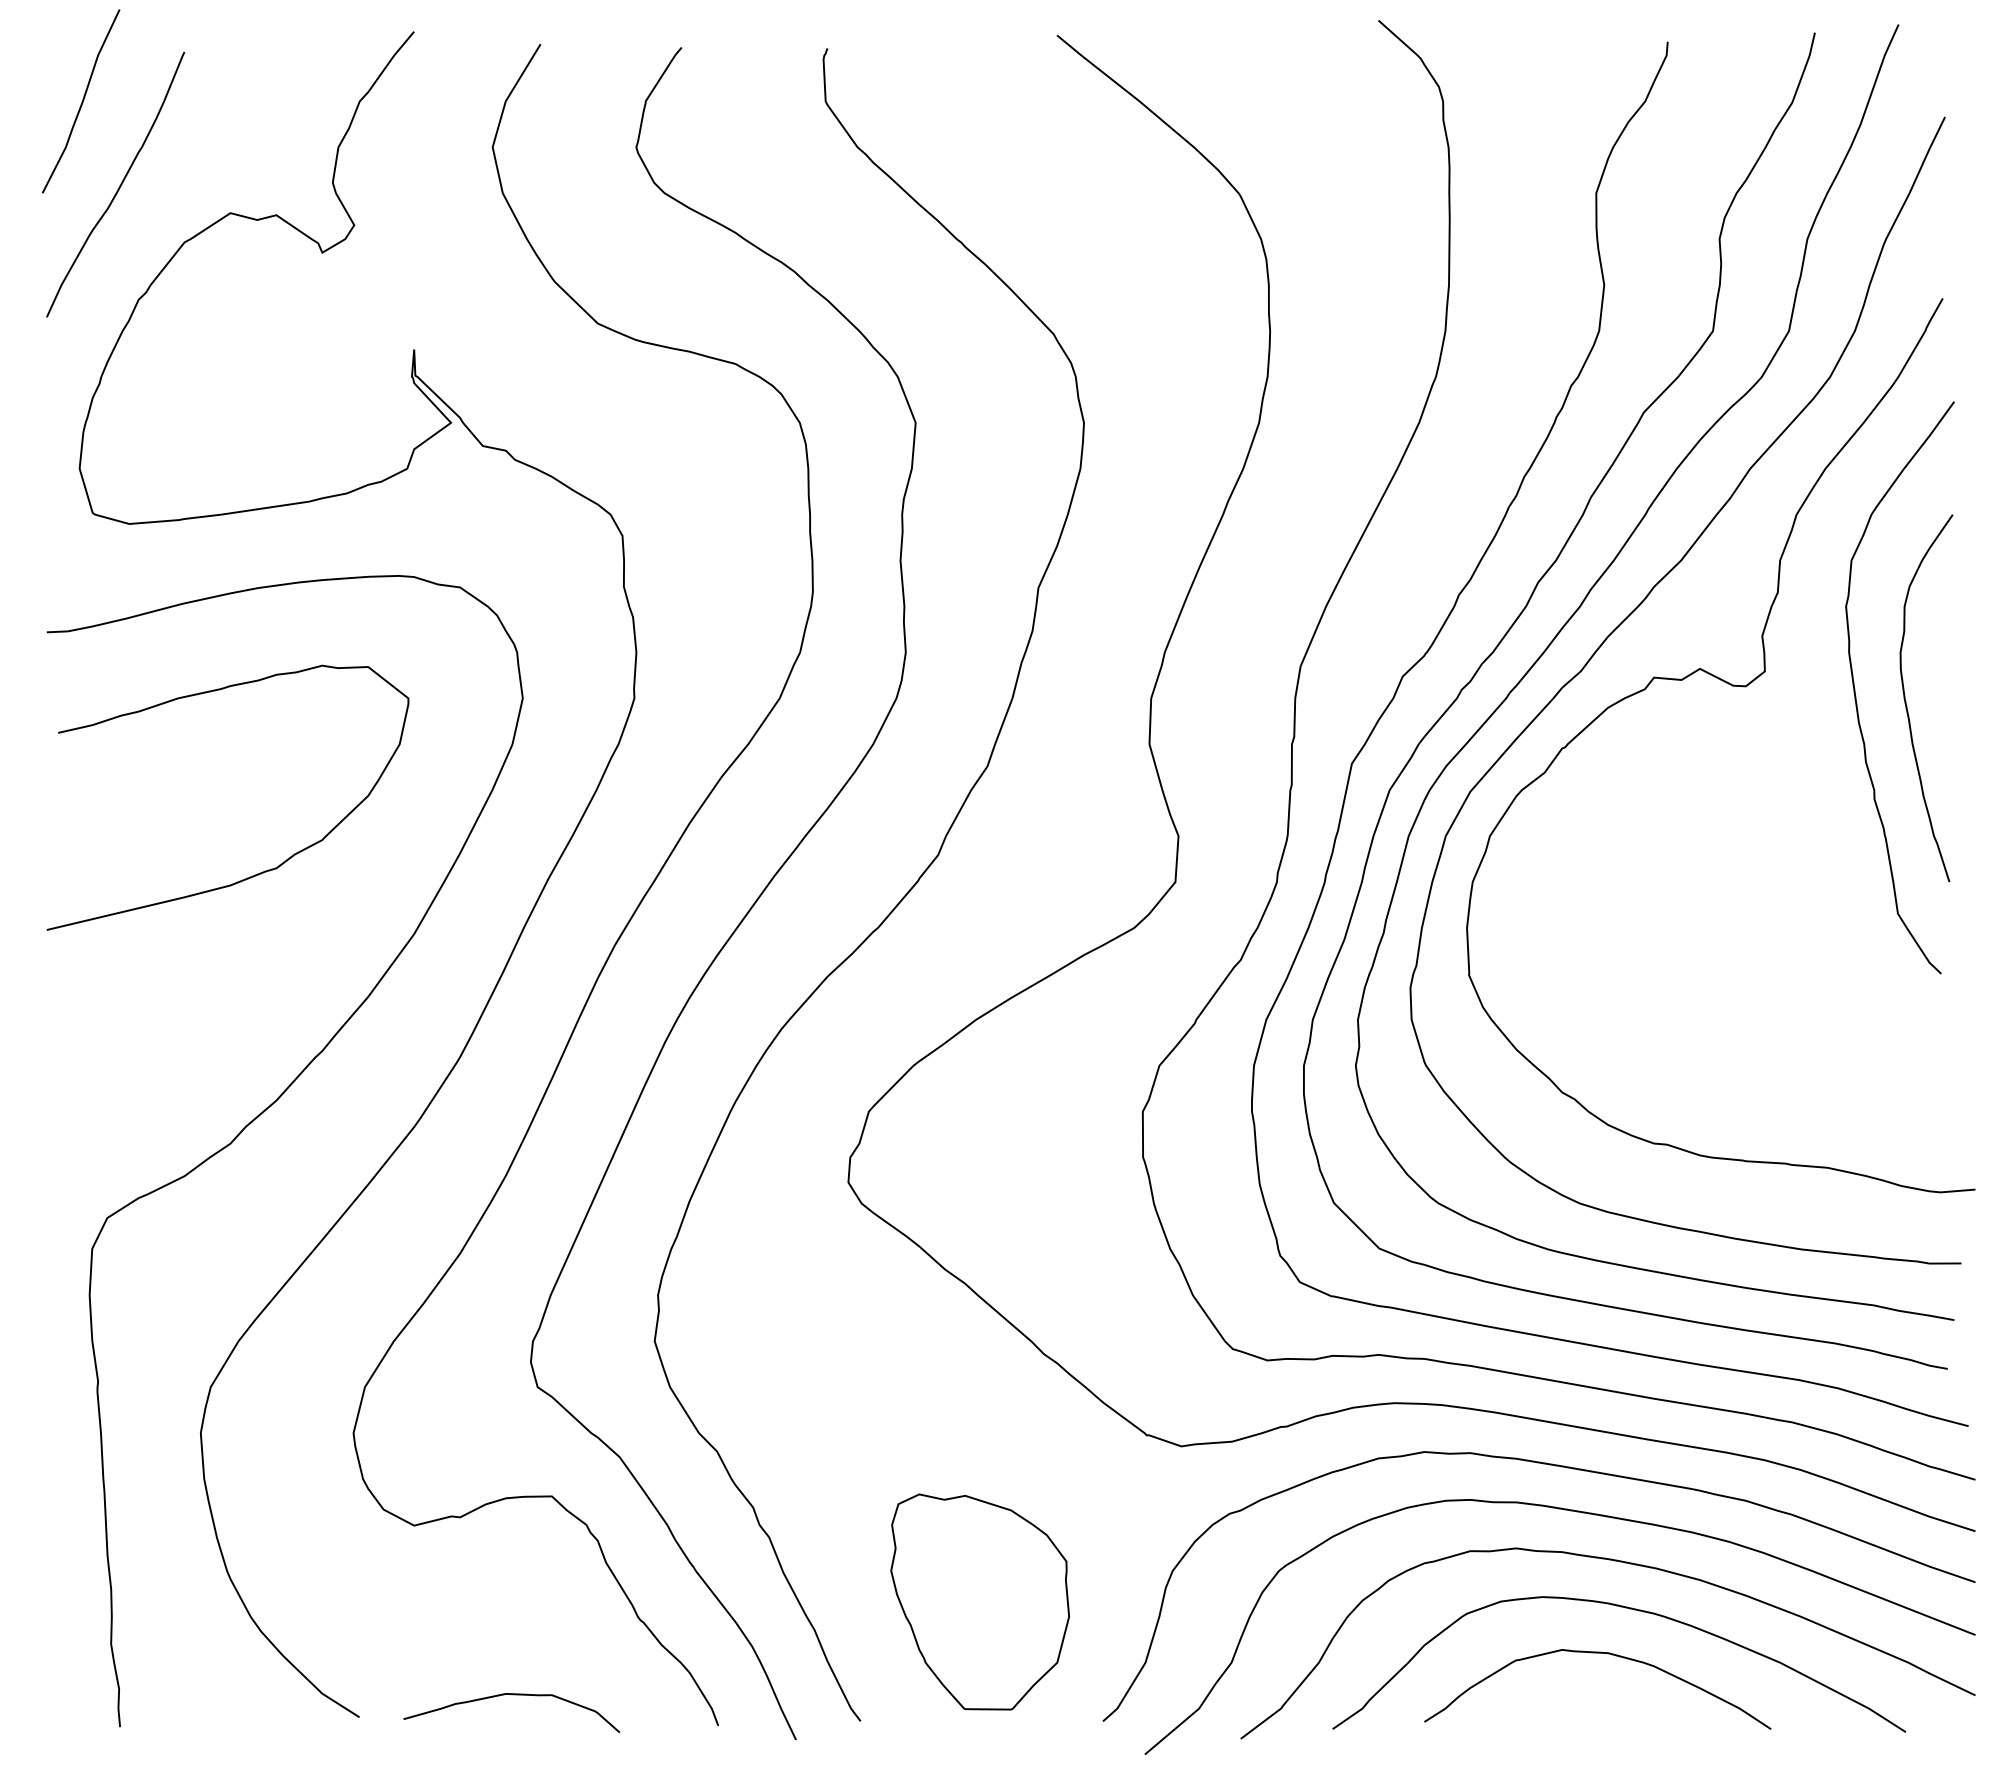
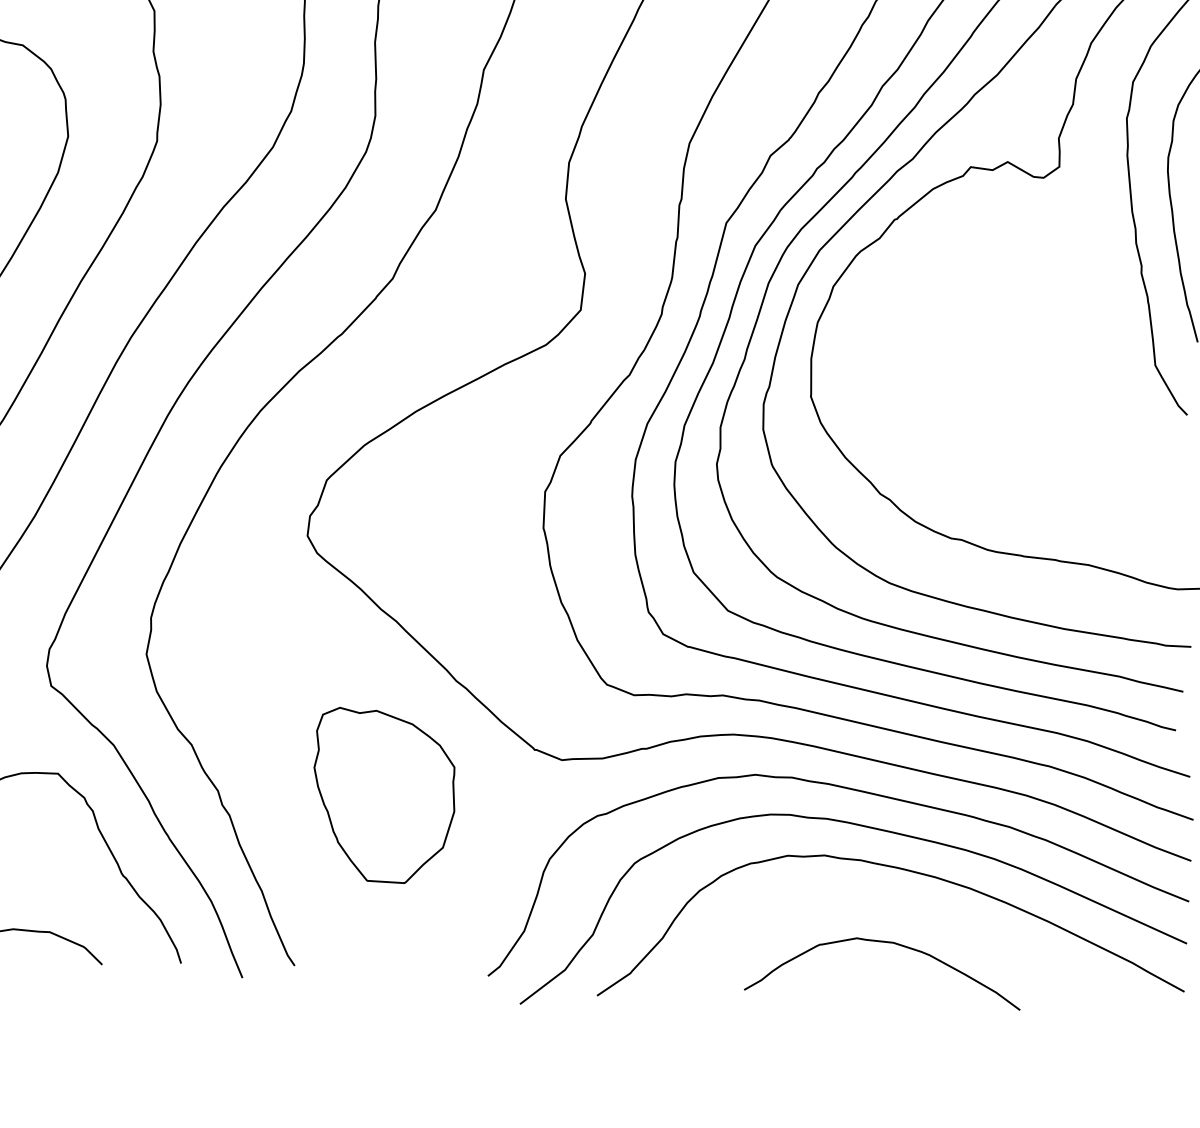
part: (979, 1601) -> (383, 795), moved
curve: (1629, 1609) -> (912, 908), removed

